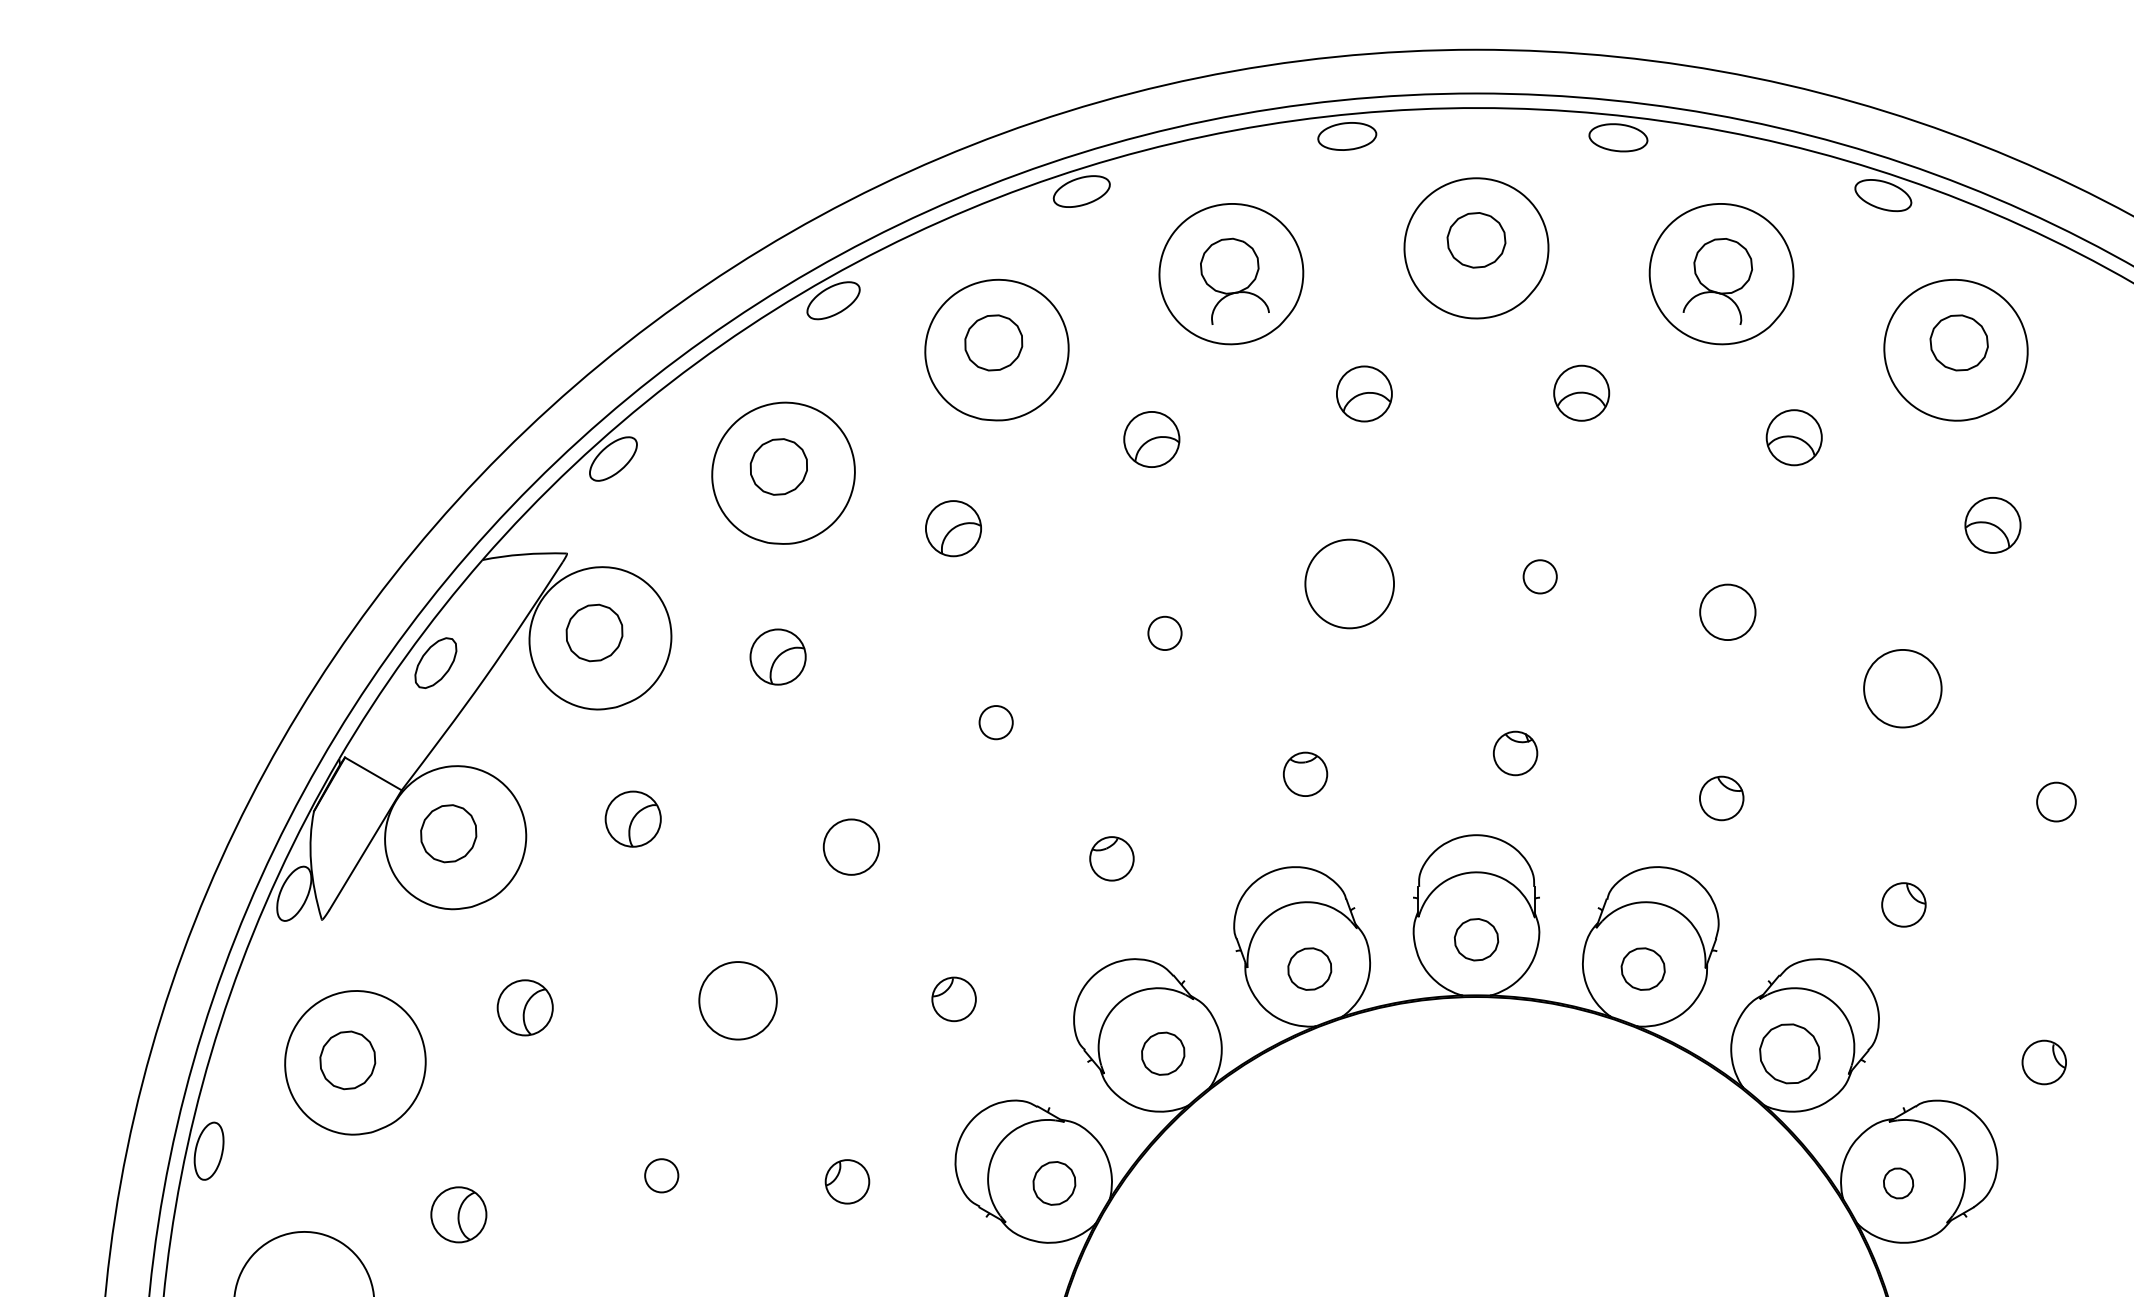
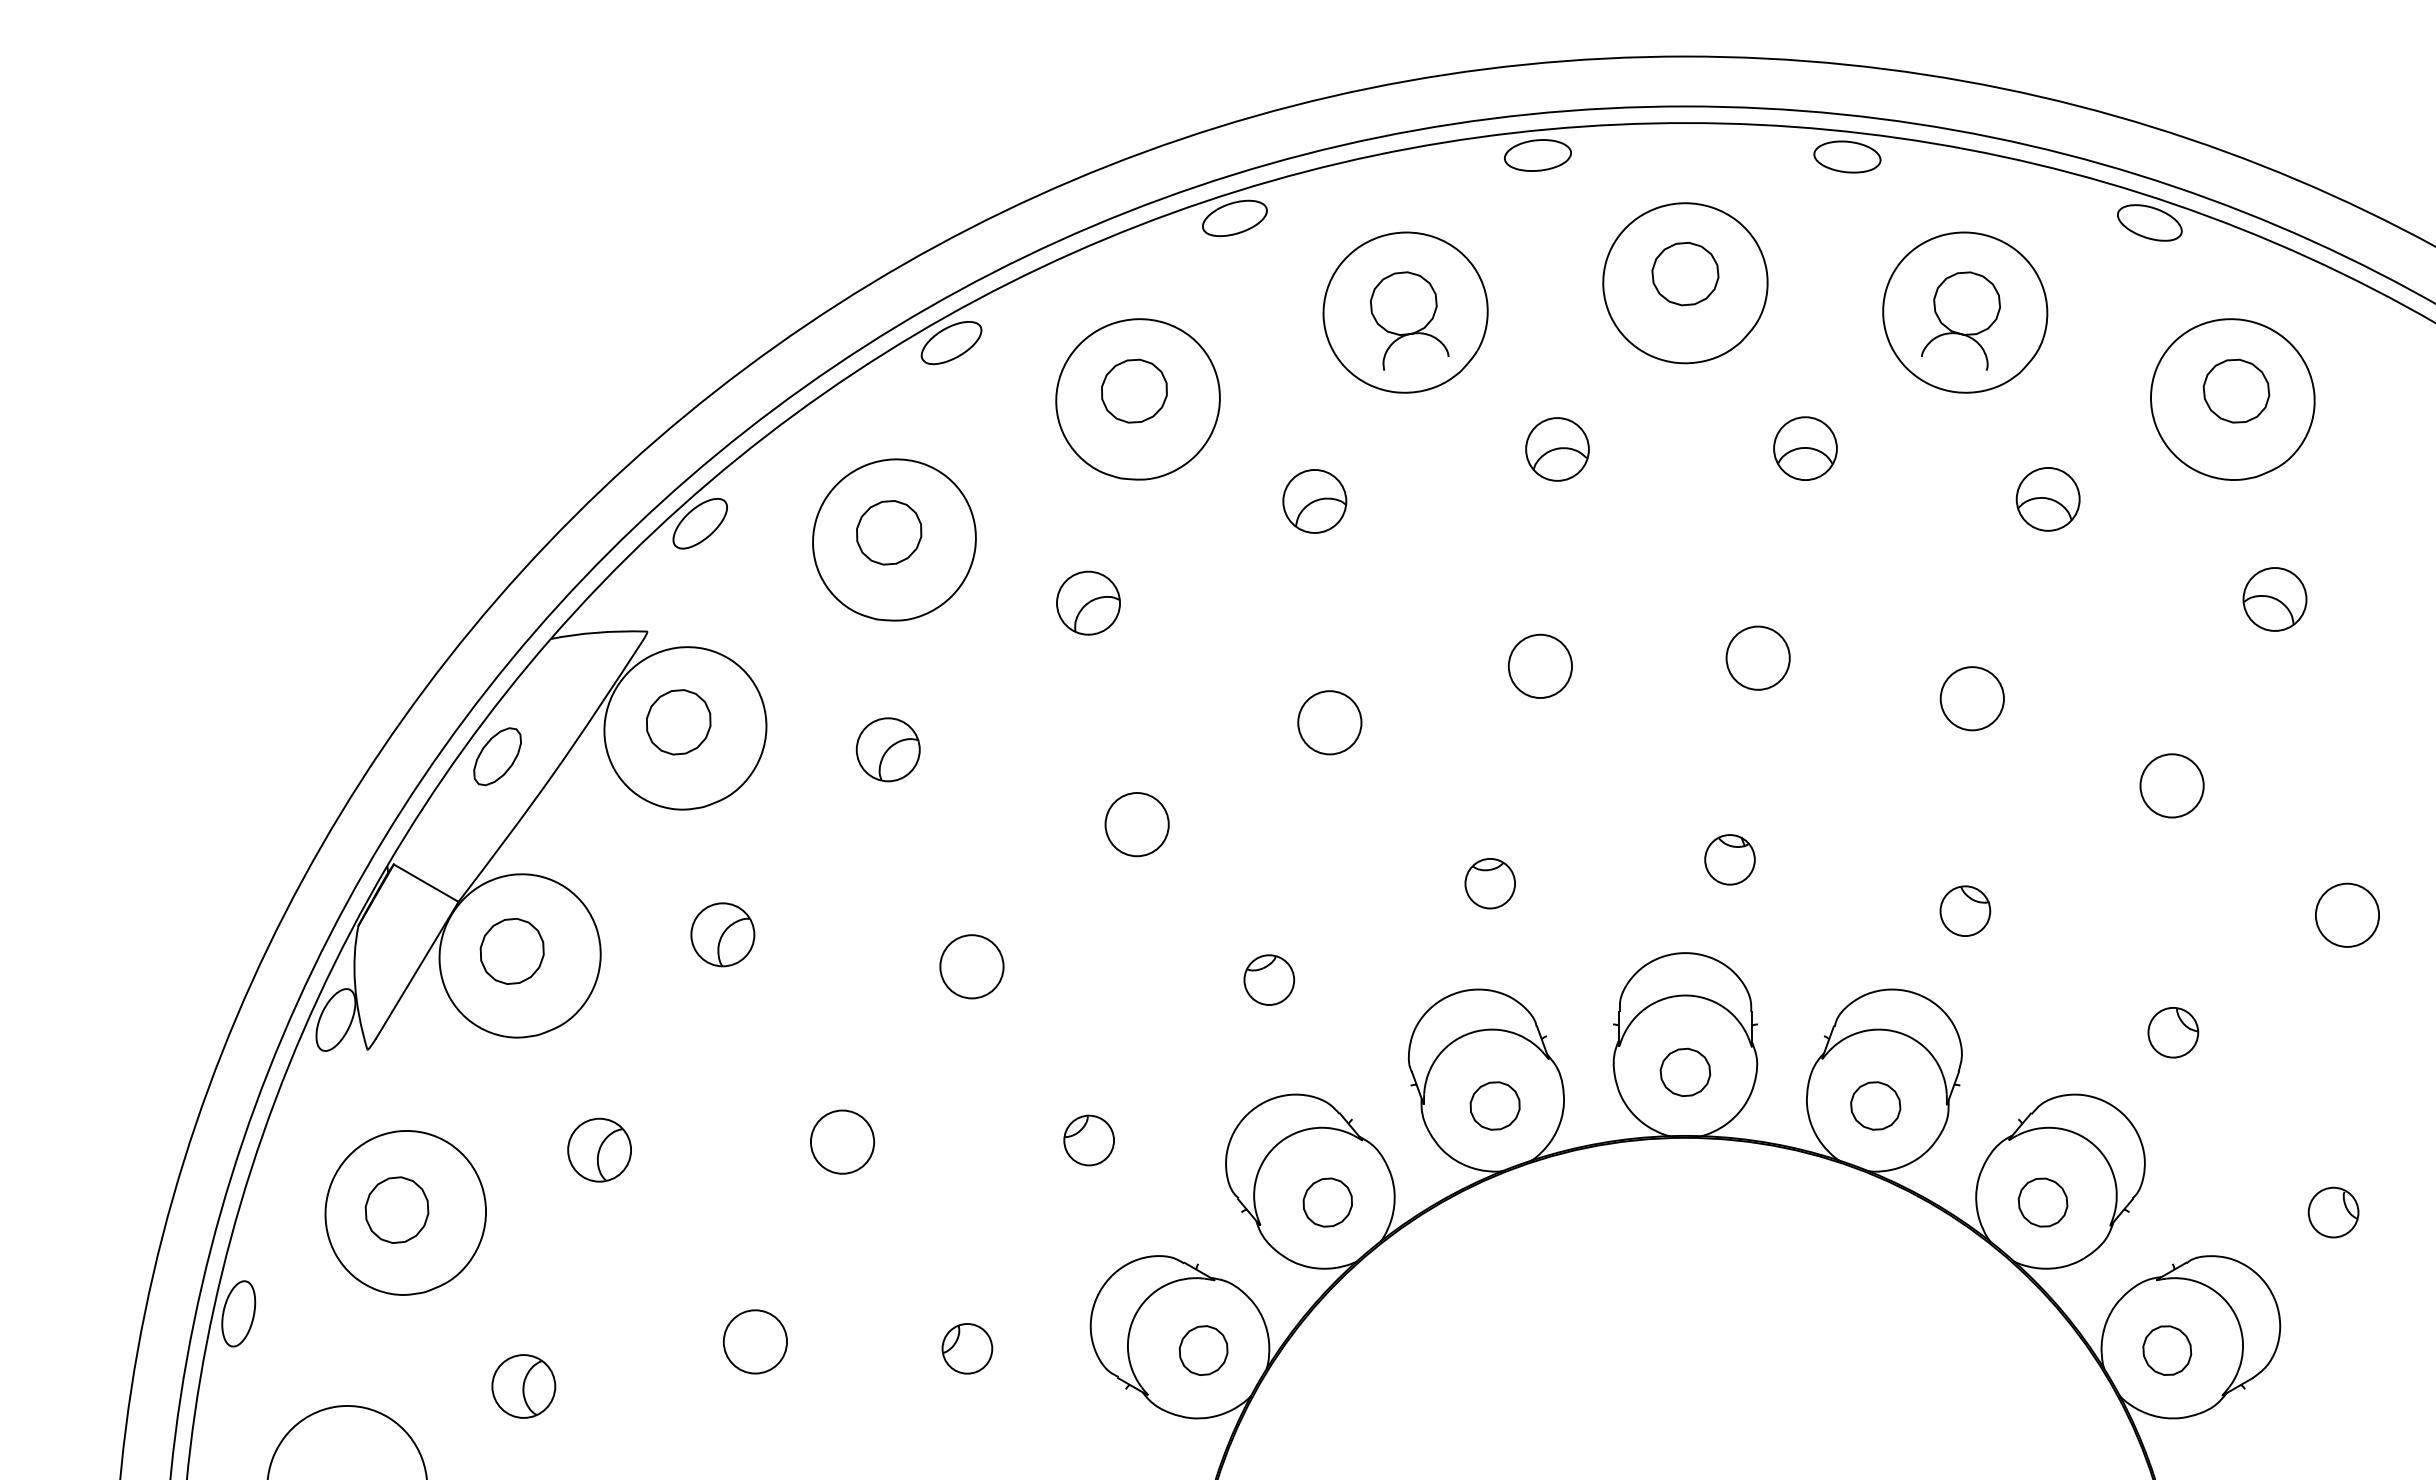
circle: (1539, 576) -> (1757, 657), size x1.67
circle: (1348, 583) -> (1539, 665), size x0.62
circle: (1164, 633) -> (1329, 722), size x1.67
circle: (1902, 688) -> (2171, 785), size x0.71
circle: (995, 722) -> (1136, 824), size x1.67
circle: (2056, 801) -> (2347, 914), size x1.43
circle: (737, 1000) -> (841, 1141), size x0.71
part: (1789, 1053) -> (2042, 1202), size x0.71
circle: (661, 1175) -> (755, 1341), size x1.67
part: (1898, 1183) -> (2167, 1350), size x1.43

